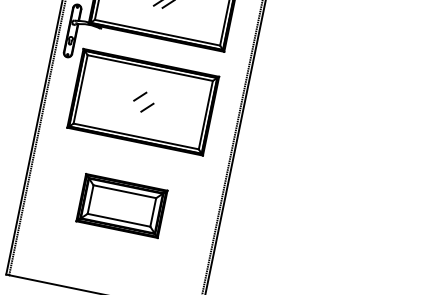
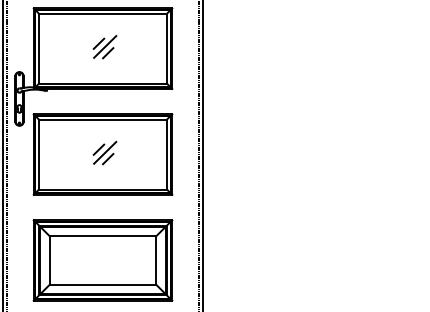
line: (146, 100) -> (105, 152), added
part: (121, 205) -> (102, 260), size x1.67

